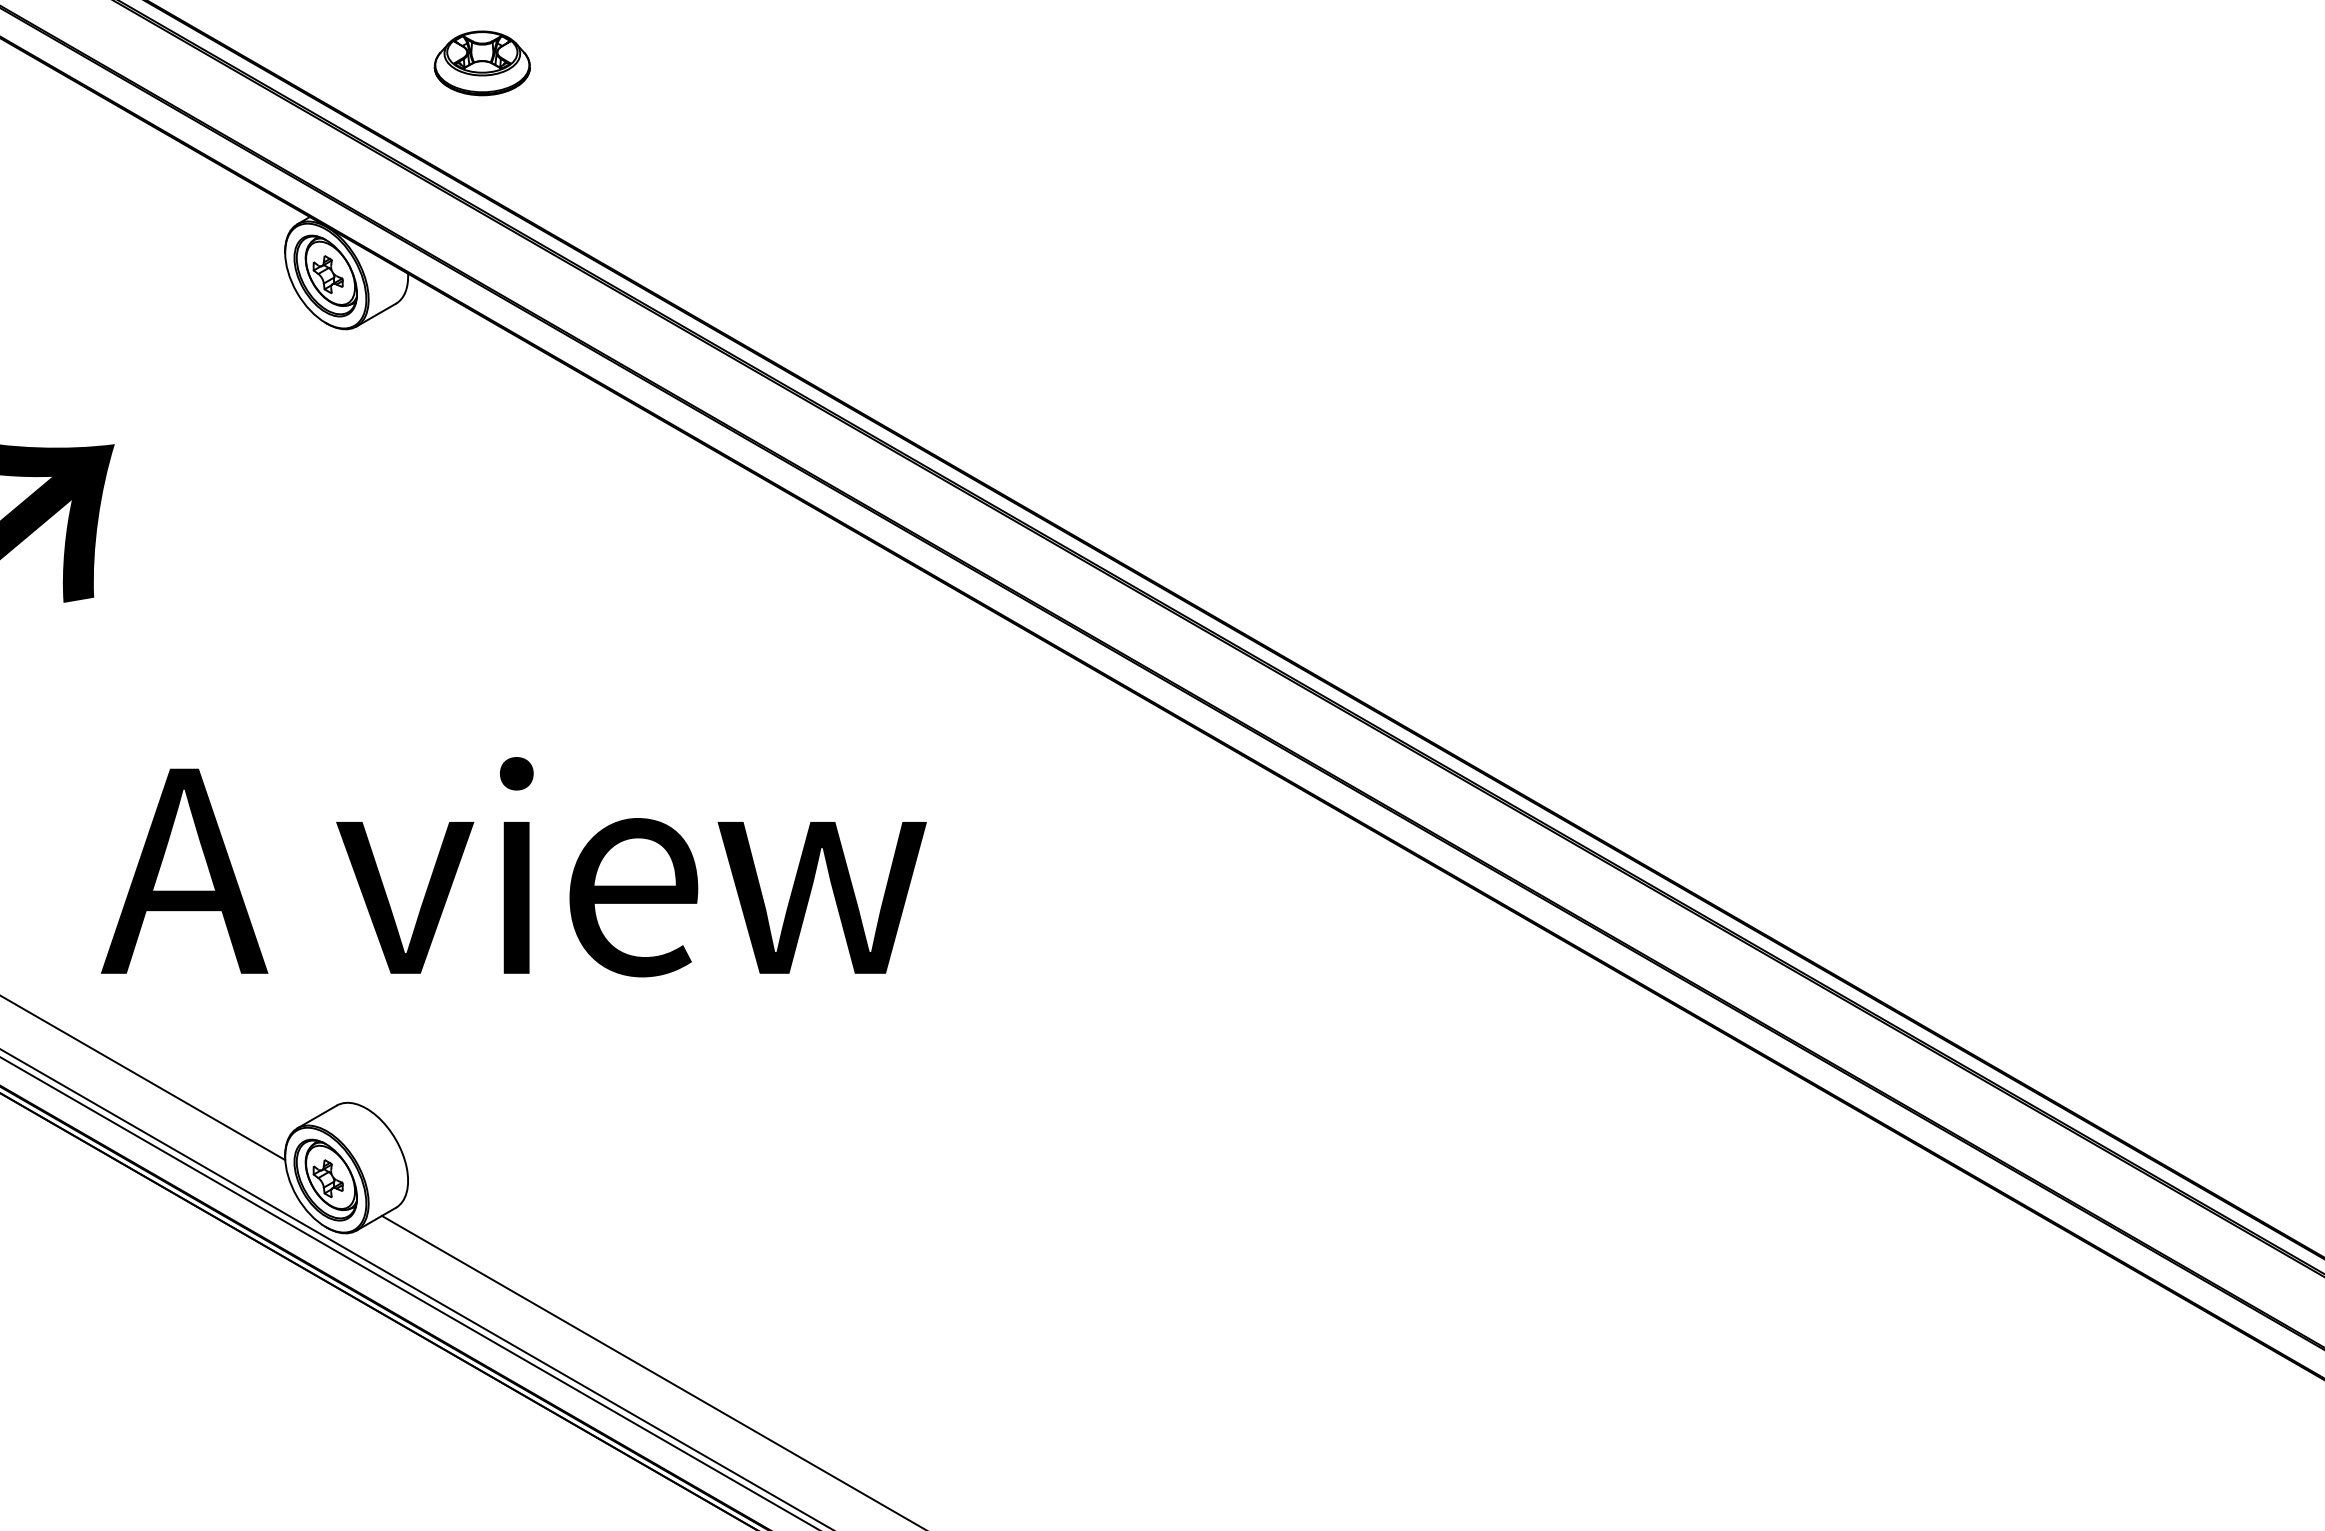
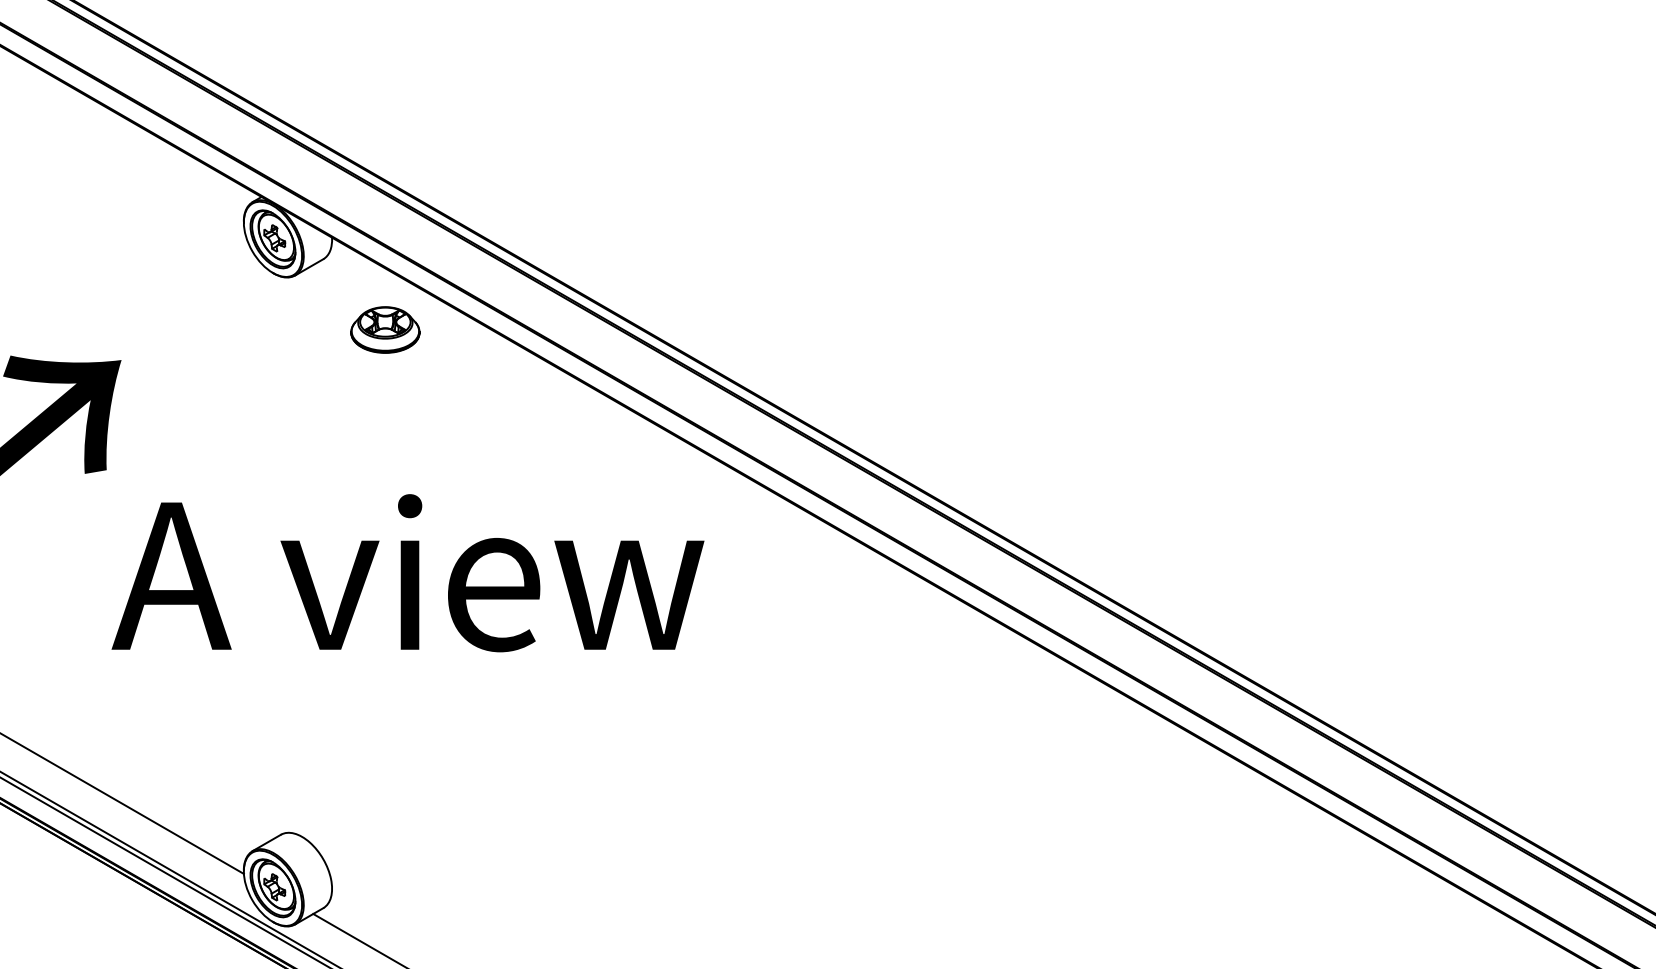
part: (481, 63) -> (384, 330), moved
text: (513, 867) -> (407, 573), moved

